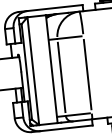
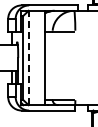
line: (33, 70) -> (28, 57), solid -> dashed
line: (87, 73) -> (75, 65), removed
line: (61, 76) -> (52, 65), removed

